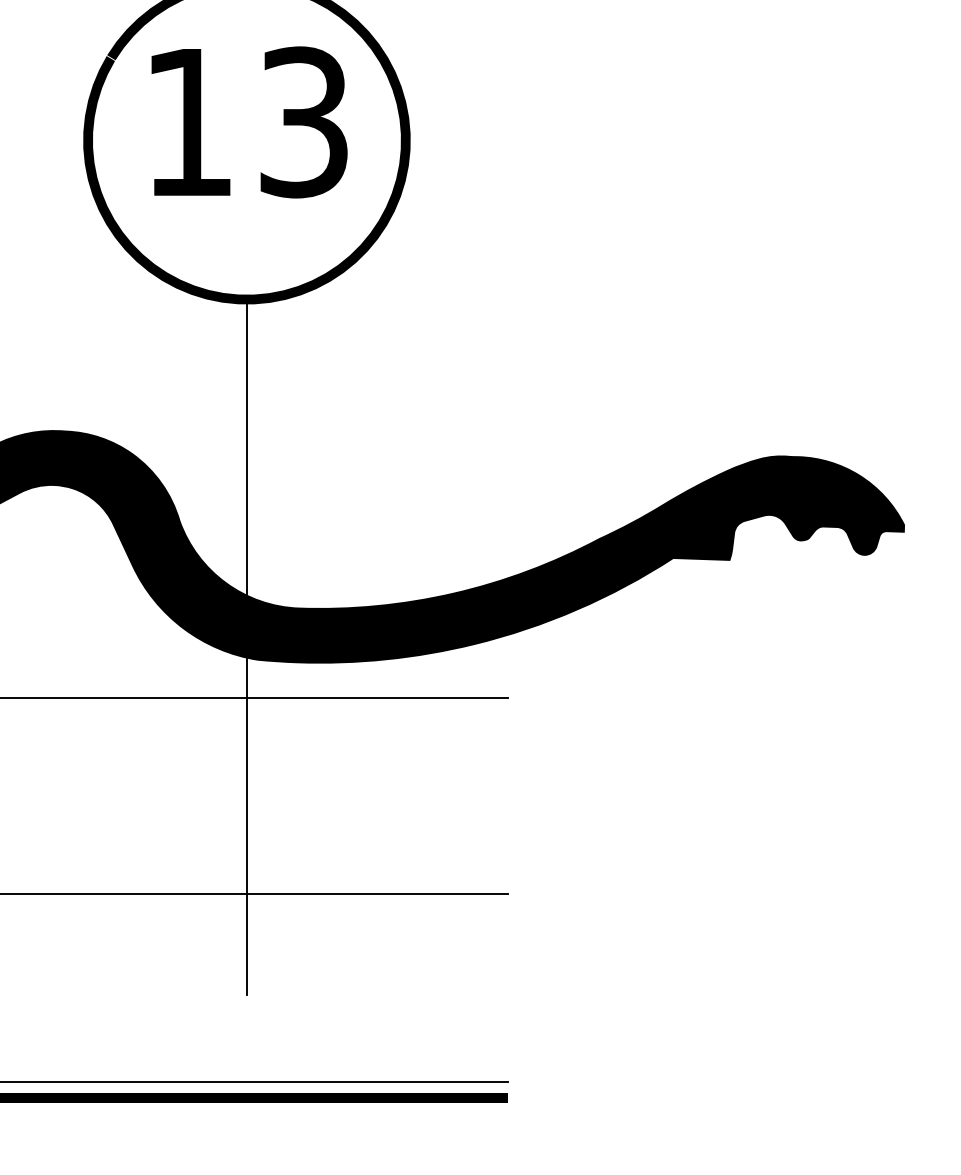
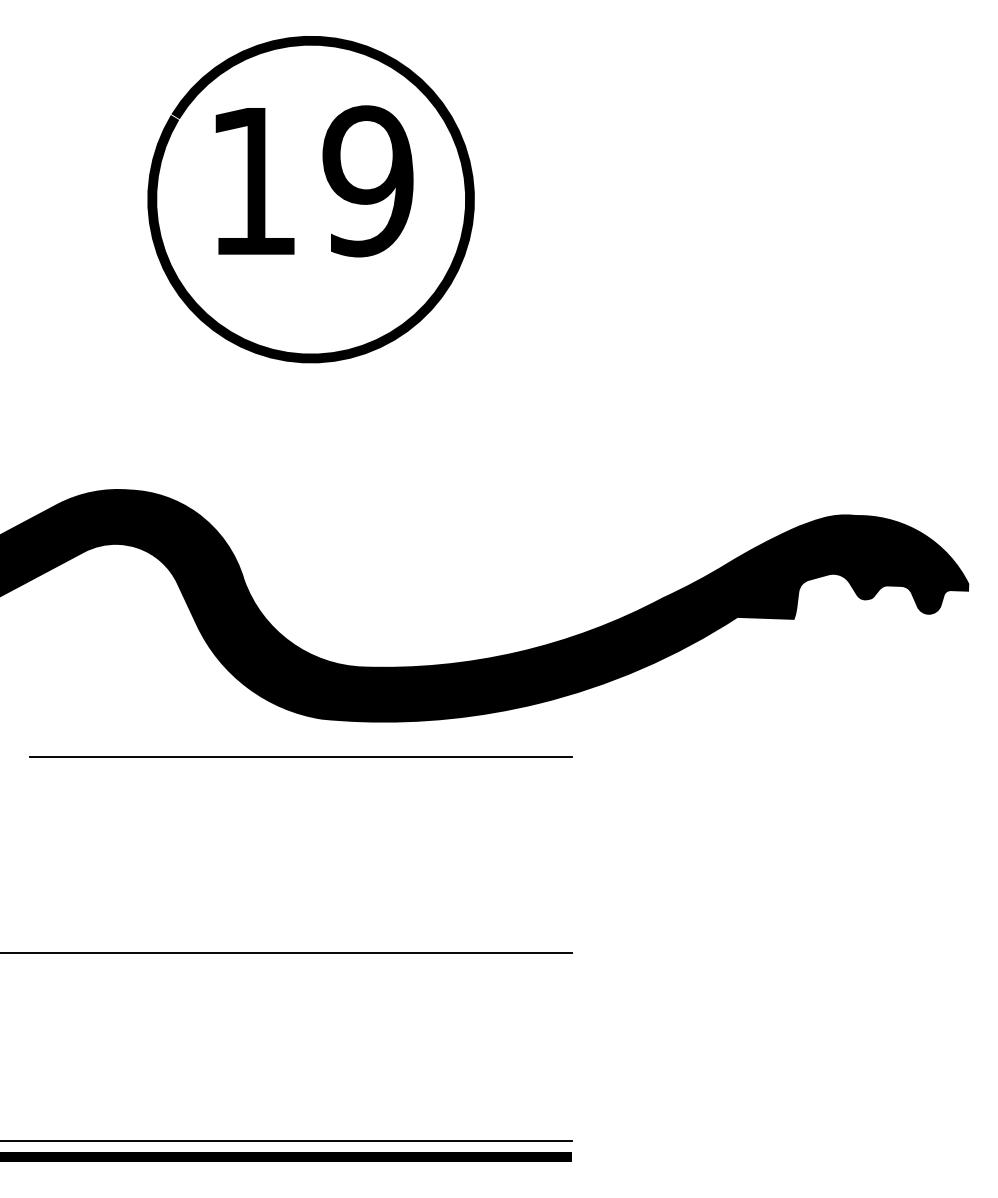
text: (303, 122) -> (367, 181), 13 -> 19
line: (247, 646) -> (311, 705), removed

